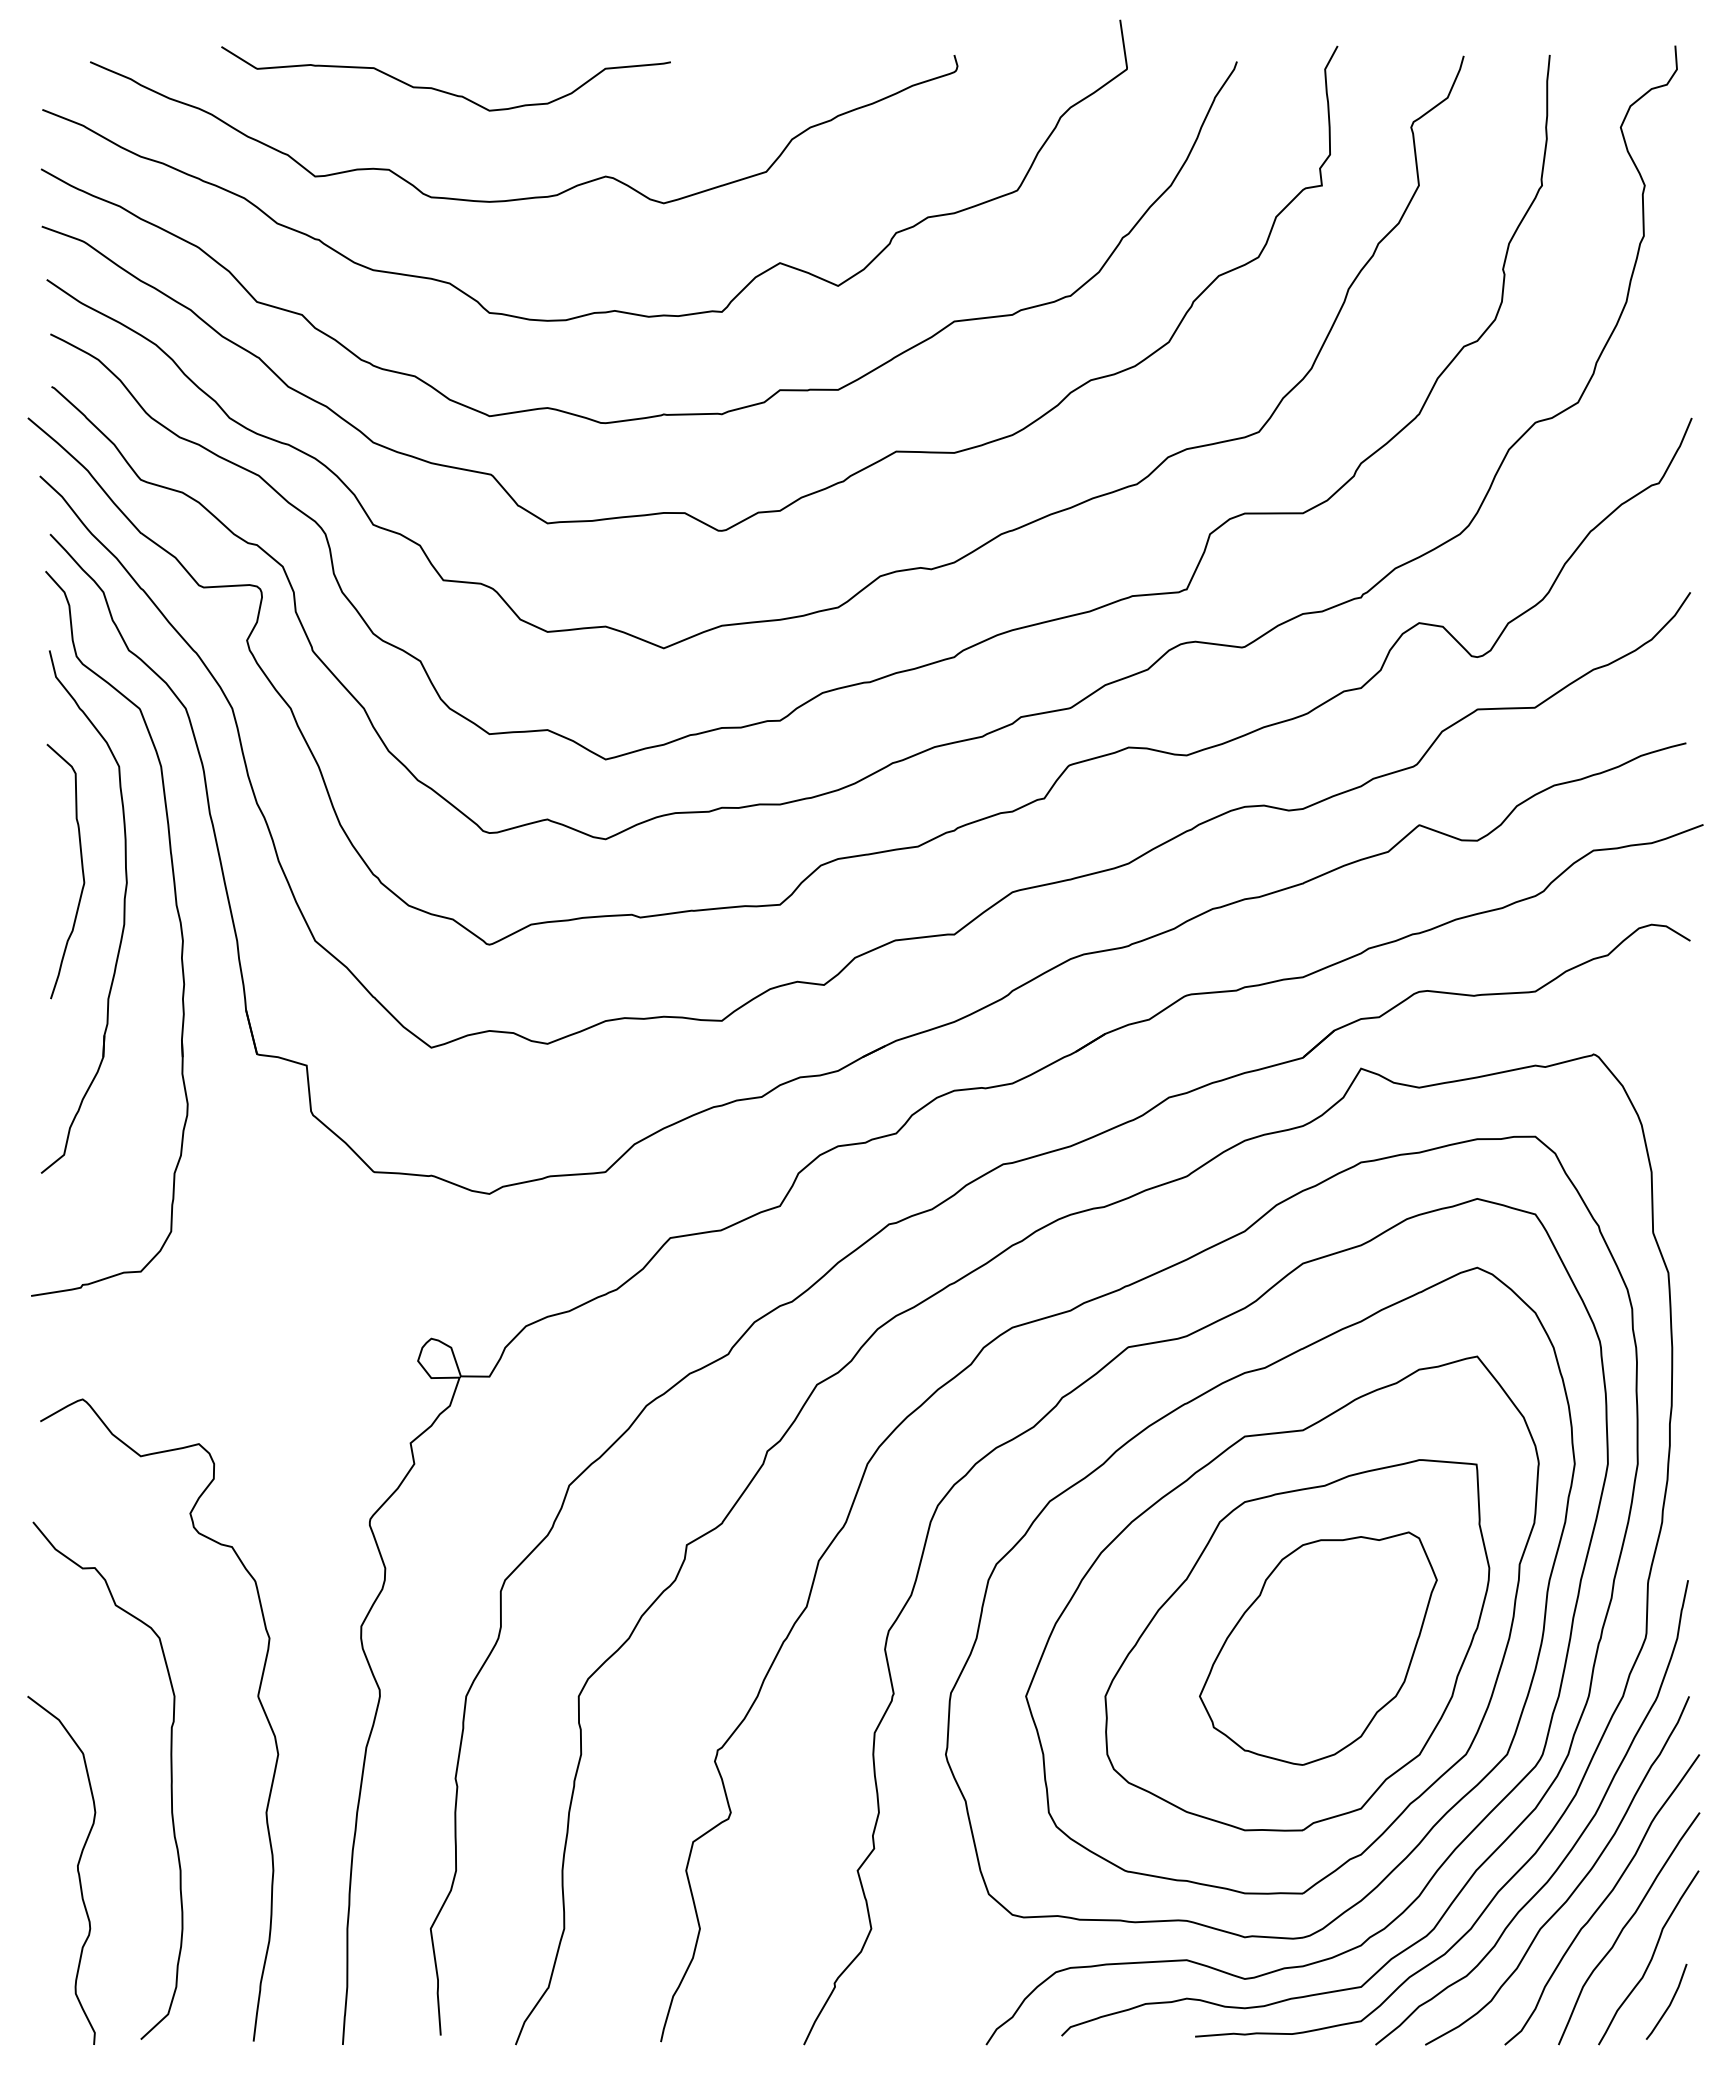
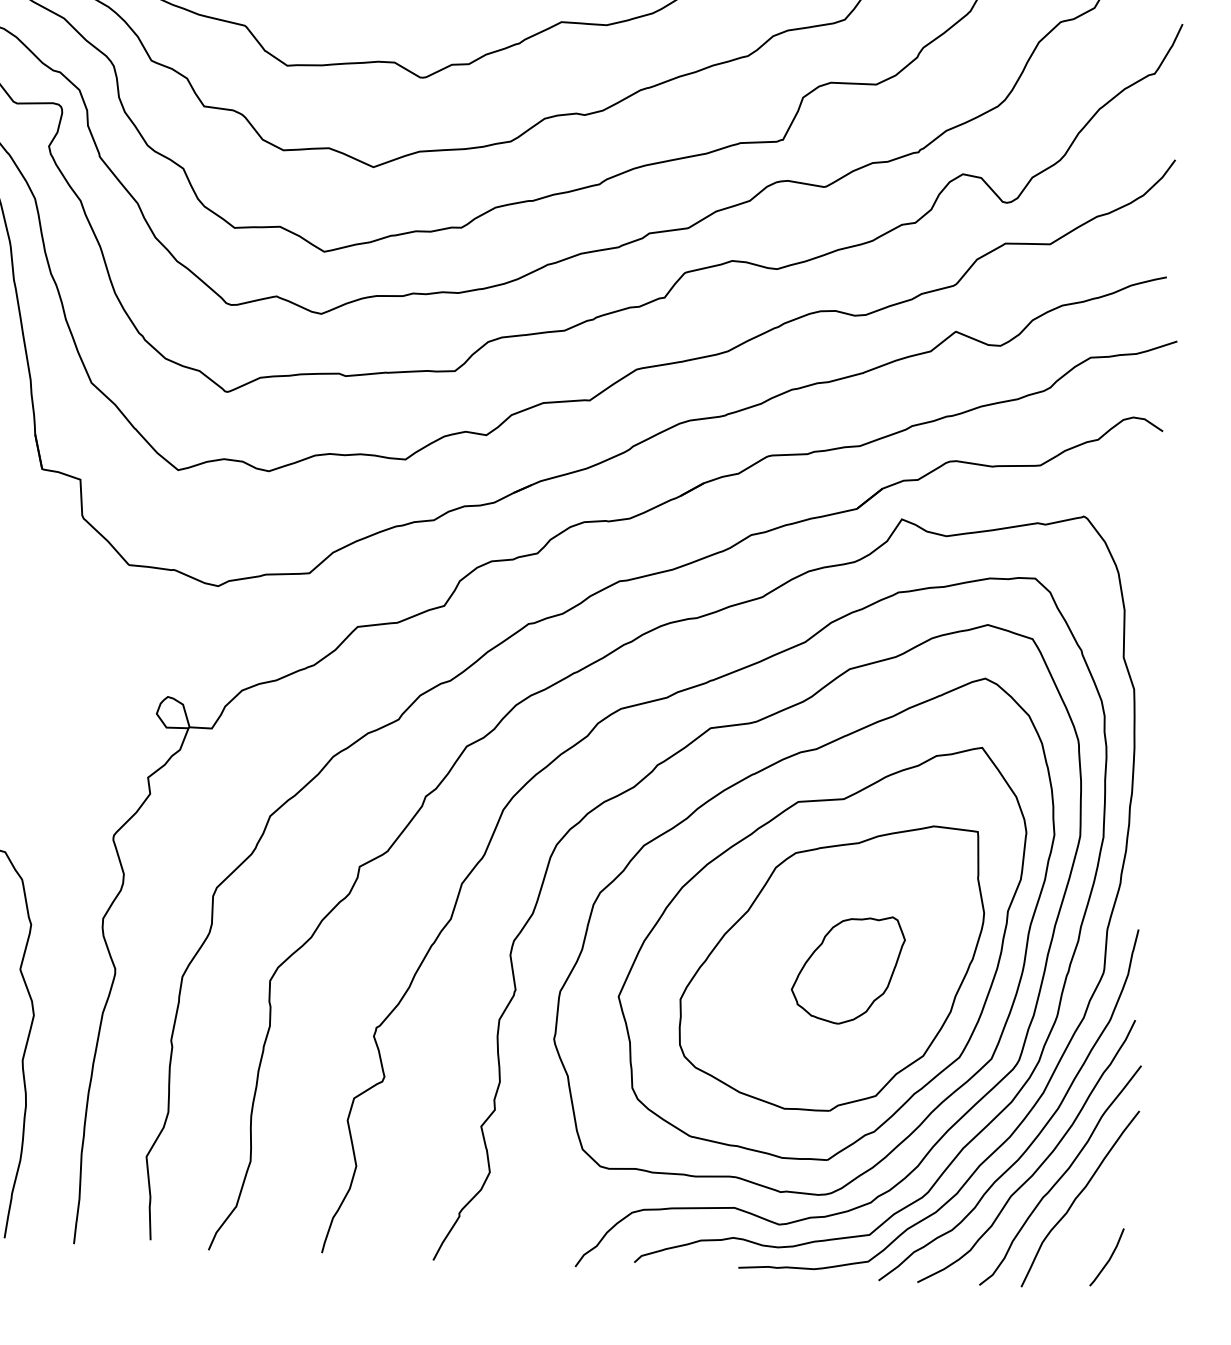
part: (1318, 1648) -> (848, 969), size x0.6
curve: (1650, 1958) -> (1095, 1222), removed

